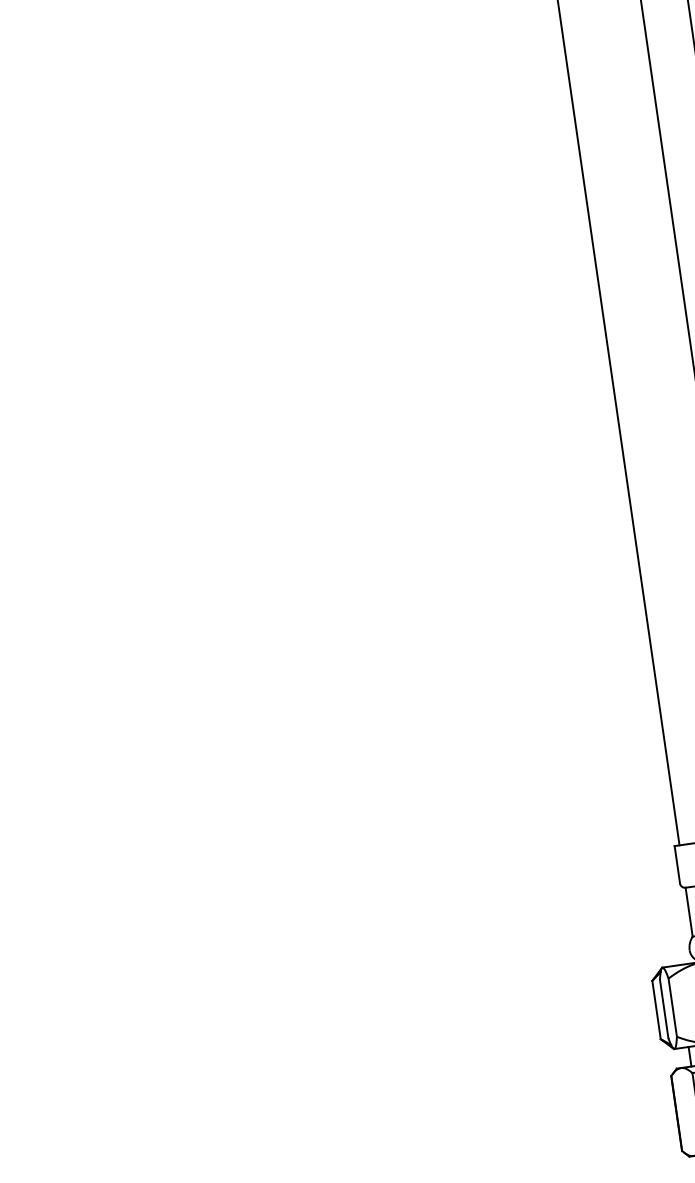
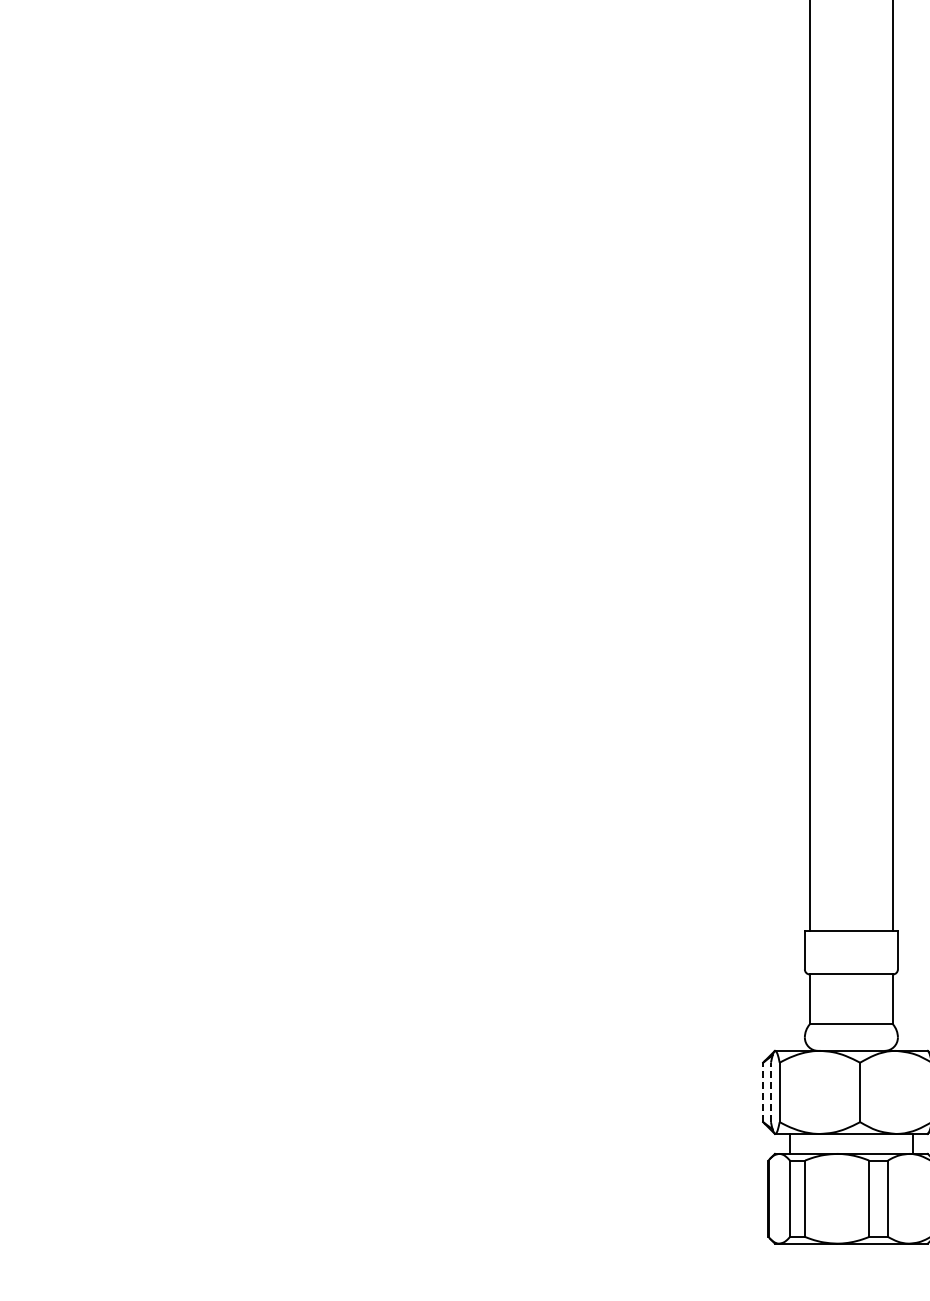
line: (663, 1009) -> (770, 1092), solid -> dashed
line: (656, 1010) -> (763, 1092), solid -> dashed

